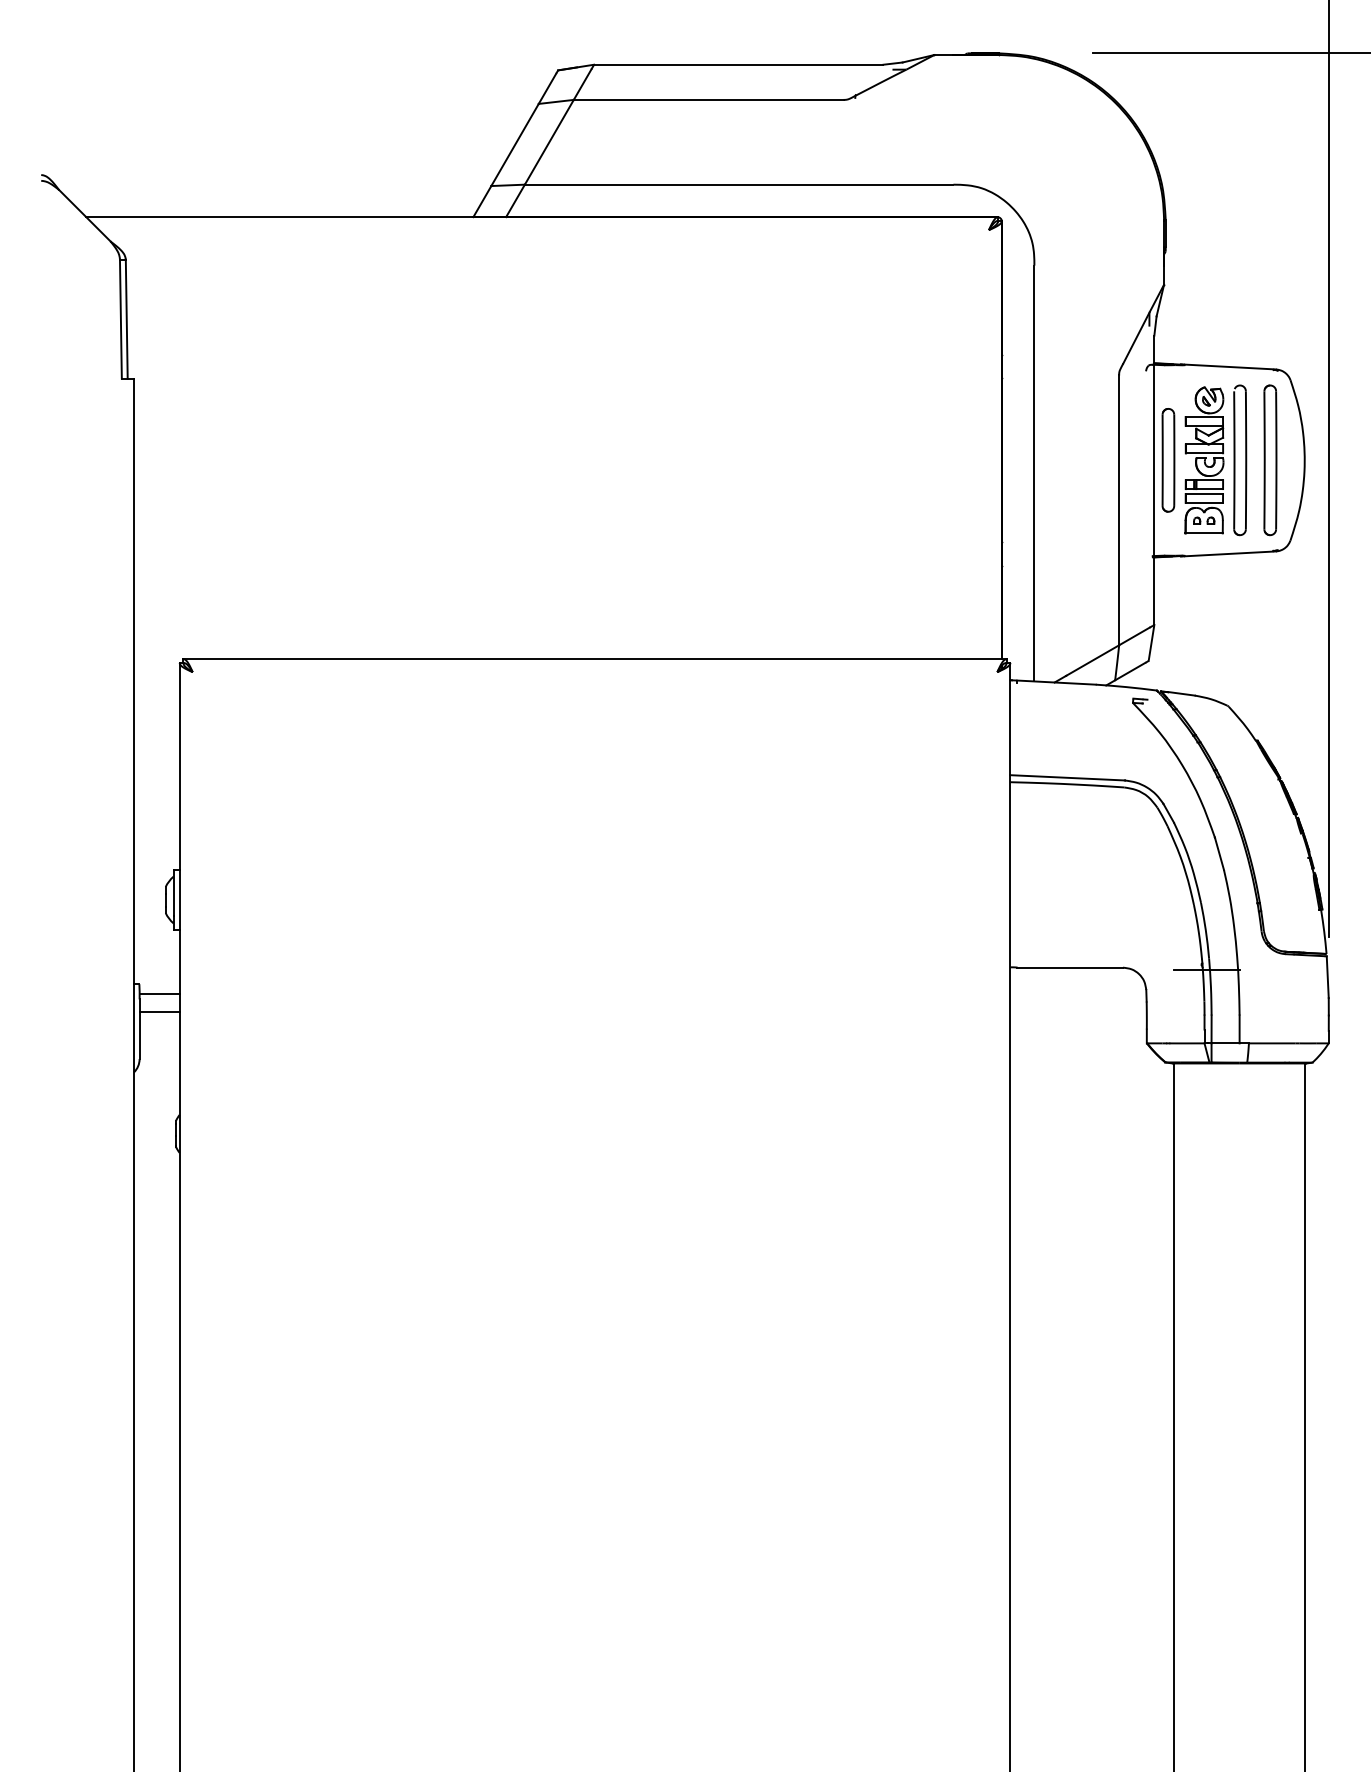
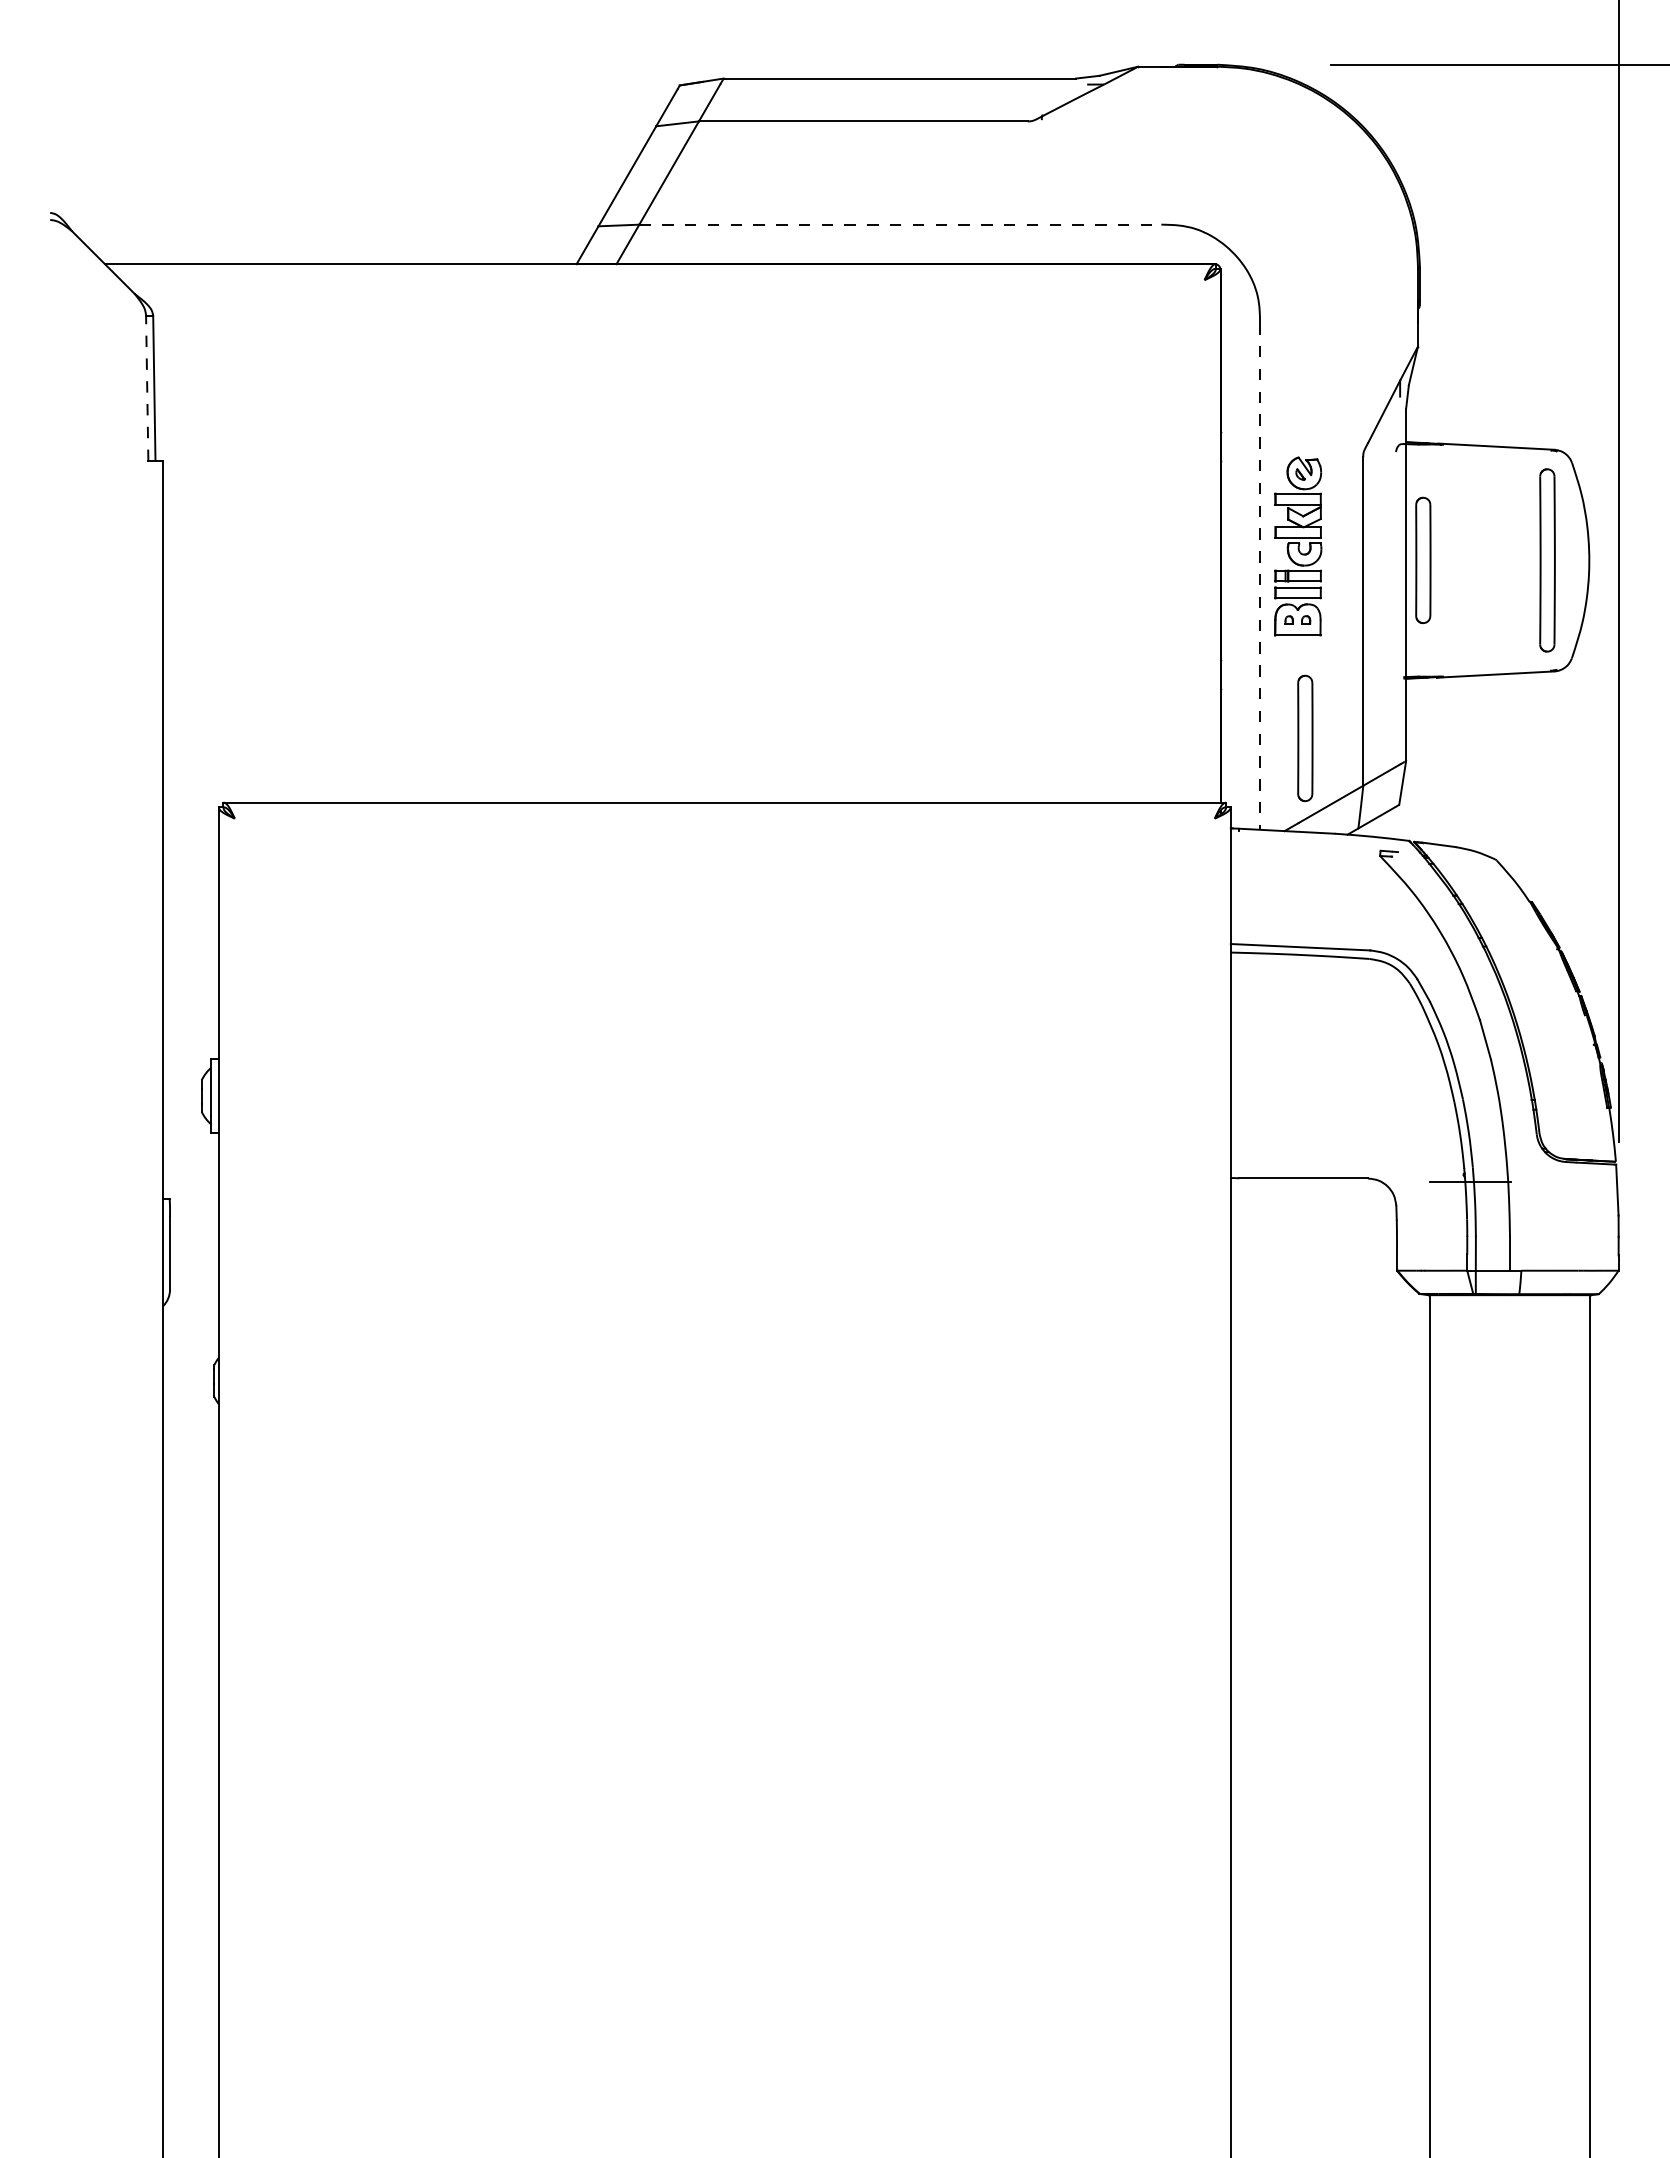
line: (739, 184) -> (900, 224), solid -> dashed
line: (121, 319) -> (147, 388), solid -> dashed
part: (1204, 460) -> (1298, 546), moved
part: (1240, 460) -> (1510, 560), removed
line: (1034, 474) -> (1260, 577), solid -> dashed
part: (1071, 605) -> (1305, 737), added
line: (158, 993) -> (193, 1210), removed
line: (159, 1012) -> (194, 1232), removed

